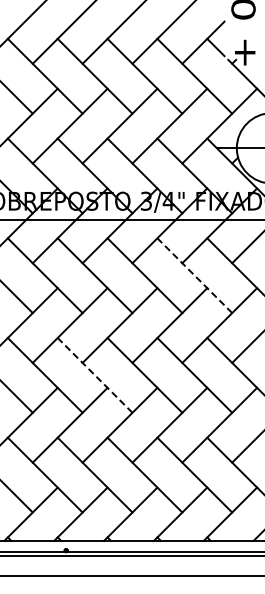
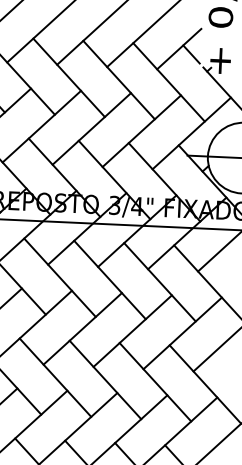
line: (194, 275) -> (159, 282), dashed -> solid
line: (95, 375) -> (55, 377), dashed -> solid

